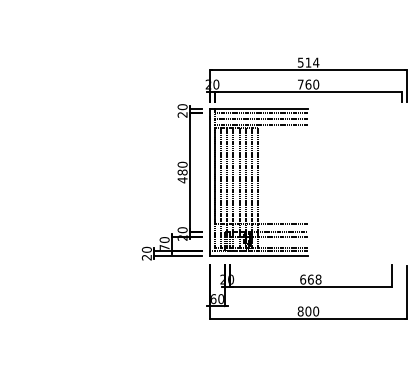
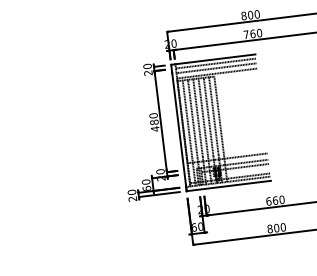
text: (308, 62) -> (250, 15), 514 -> 800
text: (164, 246) -> (146, 187), 70 -> 60
text: (318, 279) -> (281, 199), 668 -> 660

